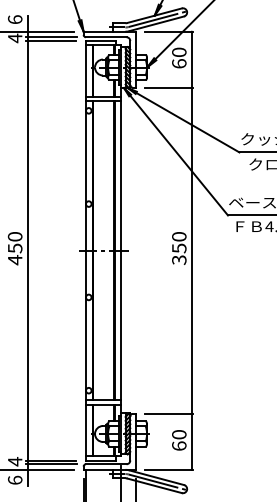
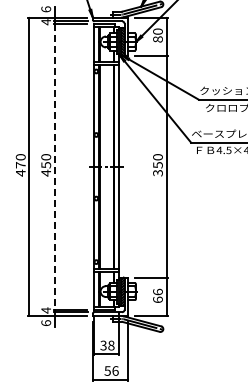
text: (178, 63) -> (157, 39), 60 -> 80
line: (27, 250) -> (54, 166), solid -> dashed
text: (178, 433) -> (157, 291), 60 -> 66

